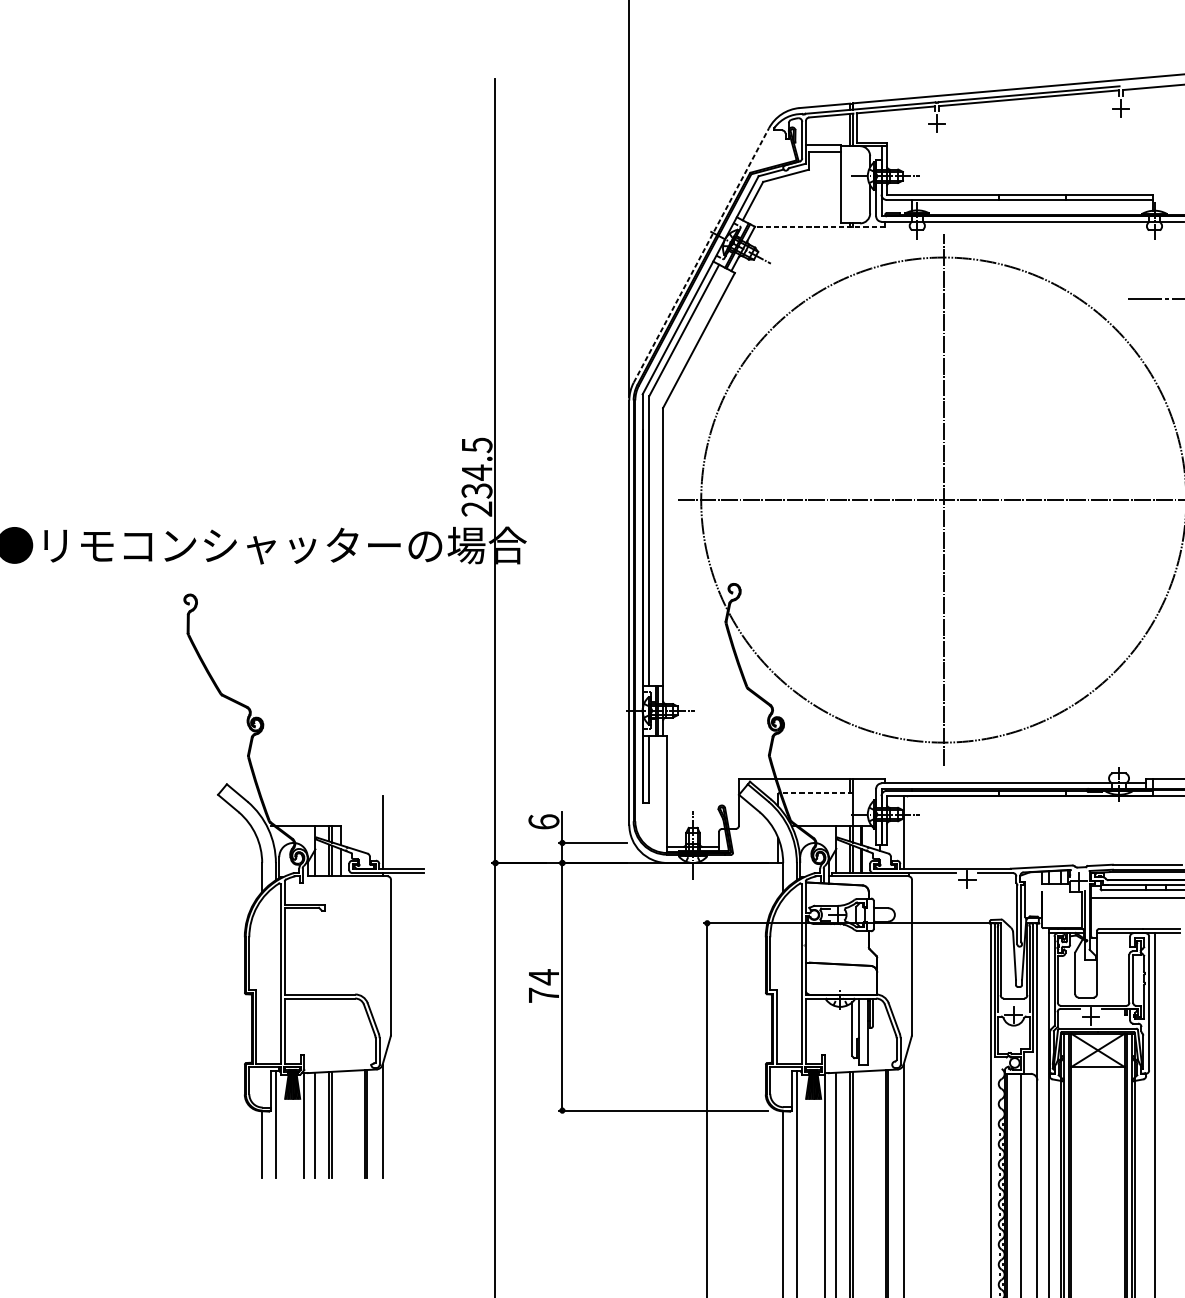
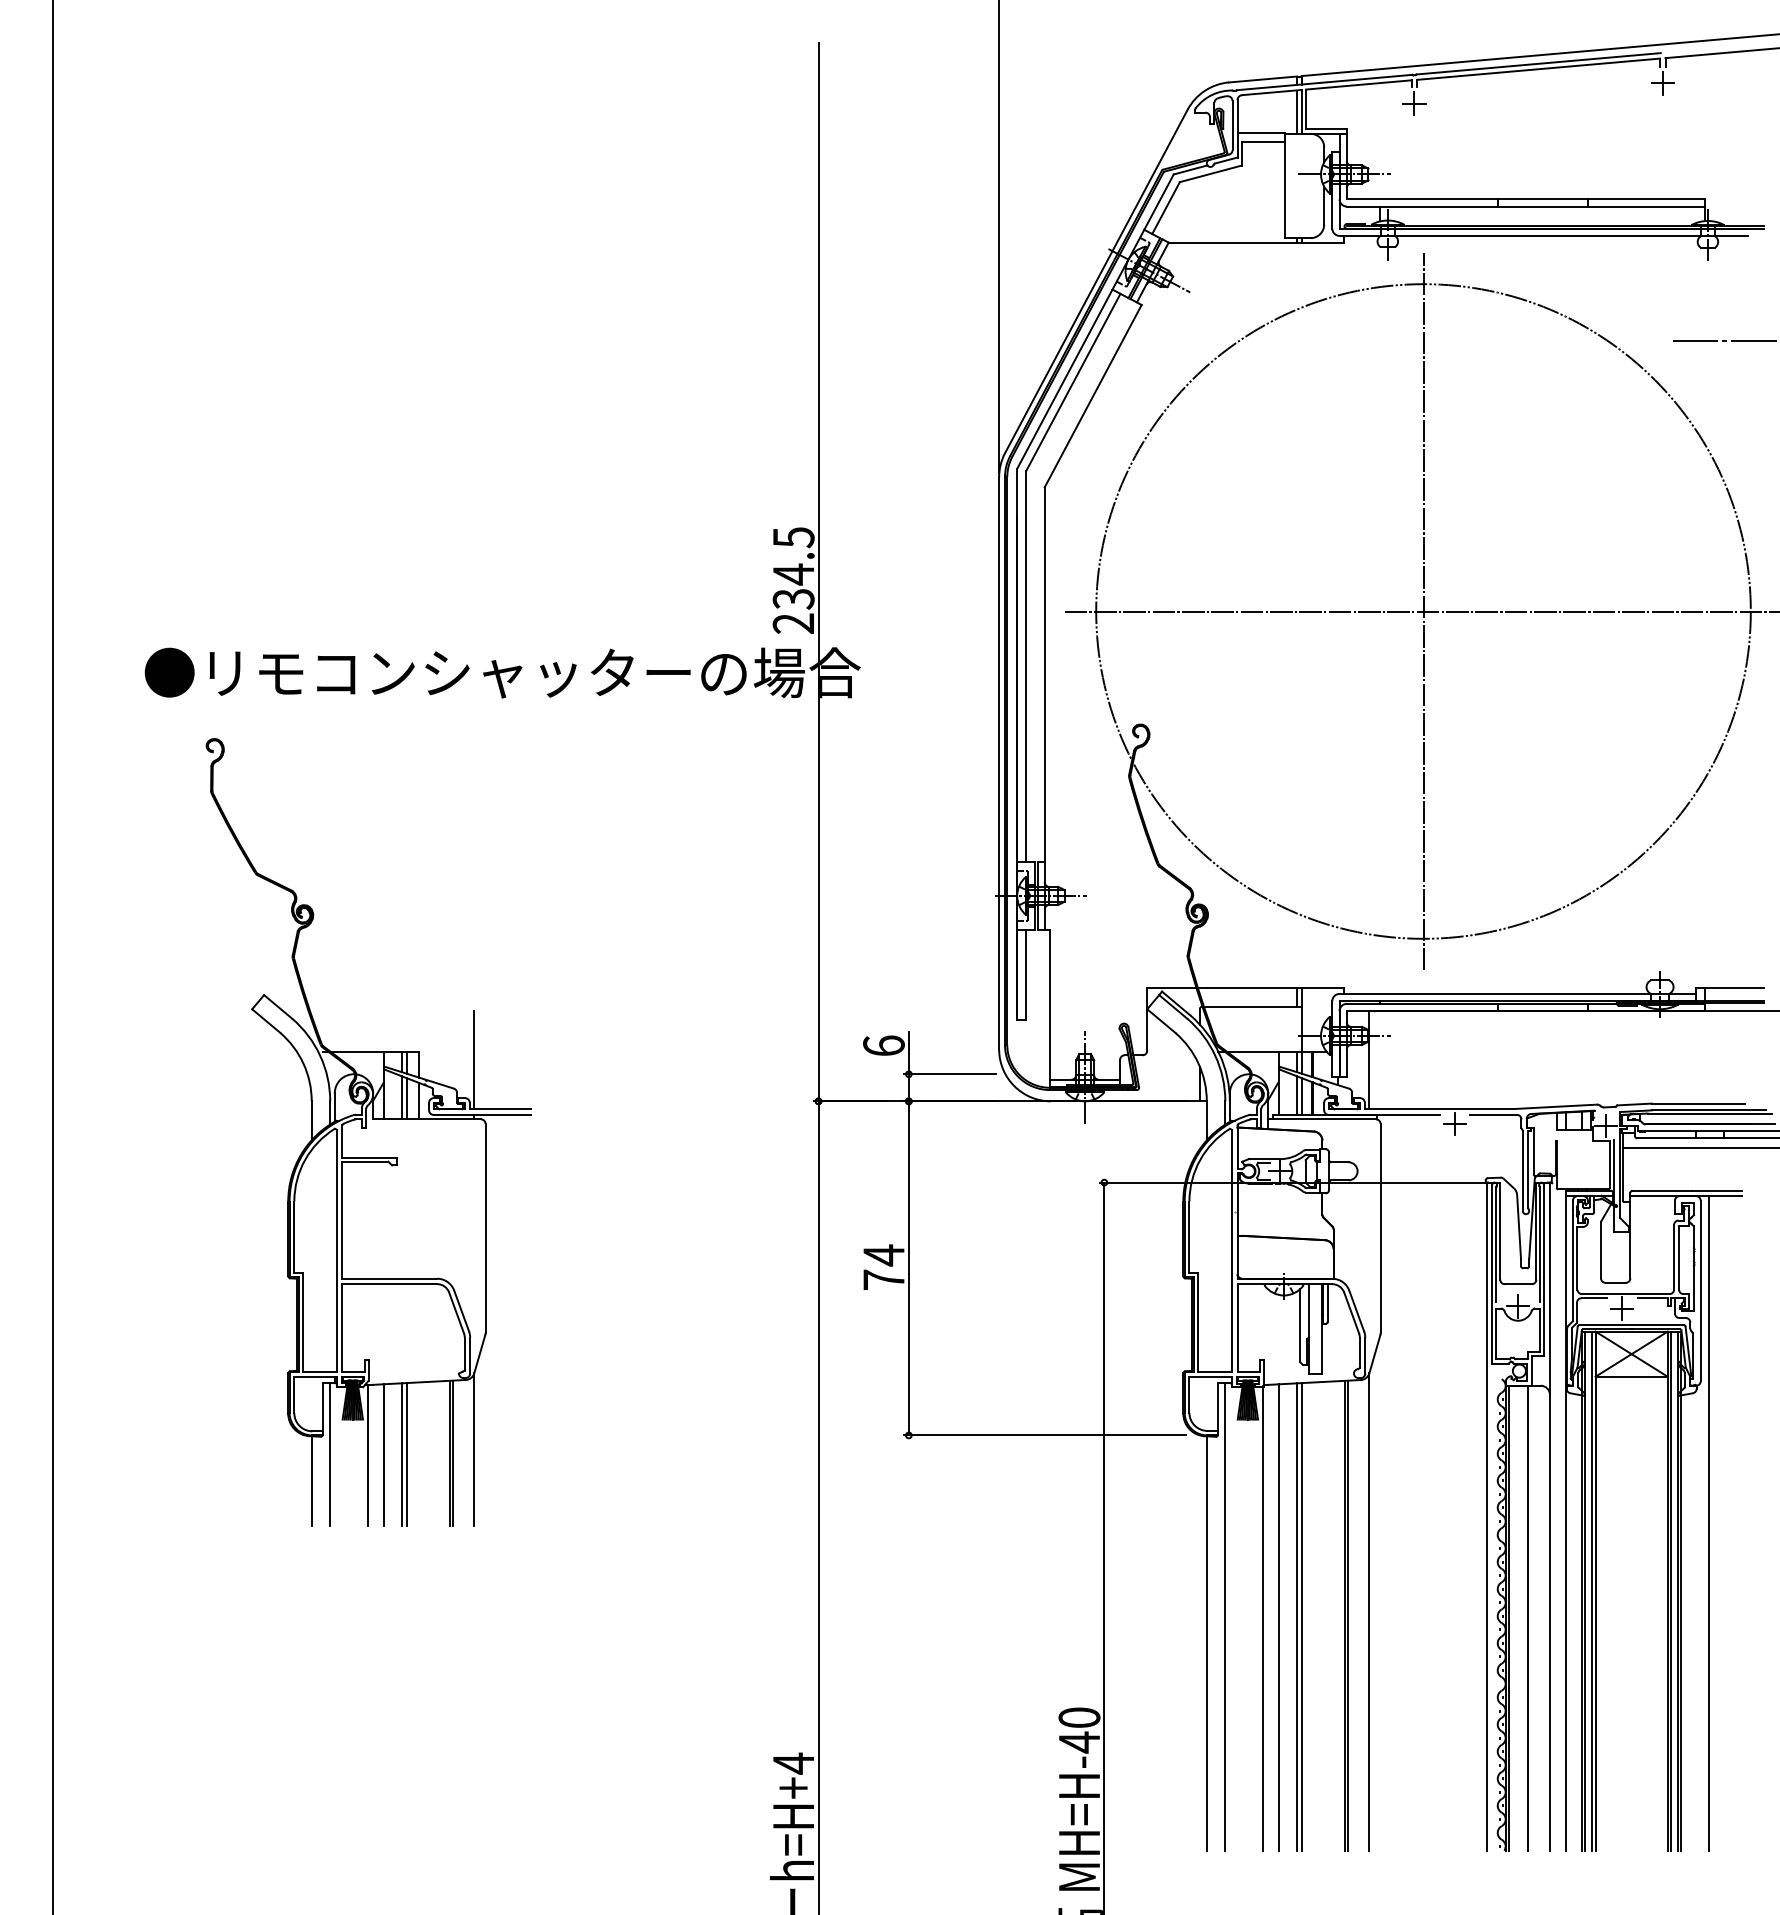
line: (820, 226) -> (1256, 242), dashed -> solid
line: (701, 254) -> (1096, 280), dashed -> solid
line: (817, 792) -> (1252, 1006), dashed -> solid
part: (304, 886) -> (368, 1132), moved

